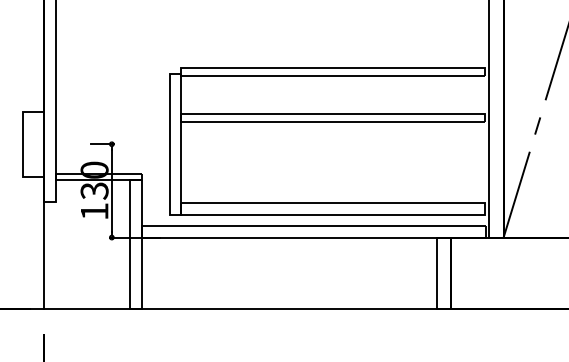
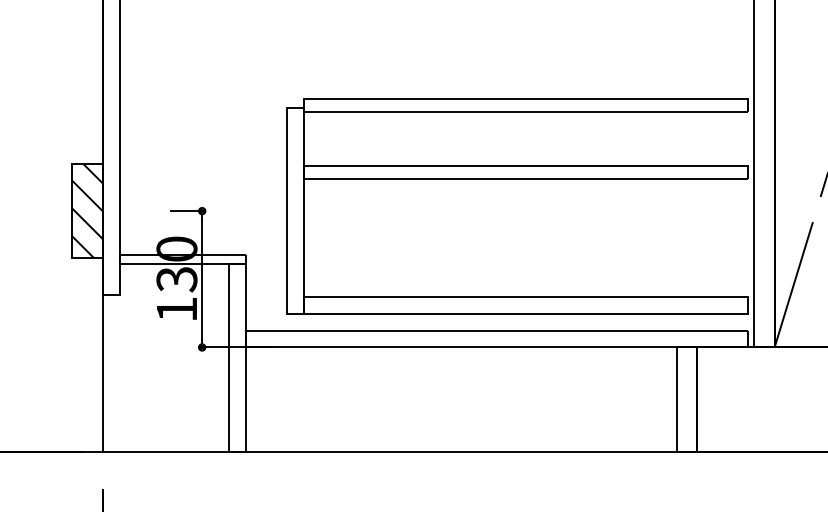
hatch: (33, 143) -> (87, 210), added

